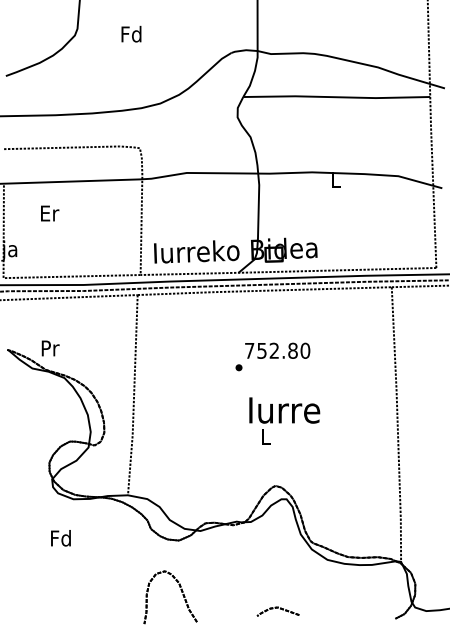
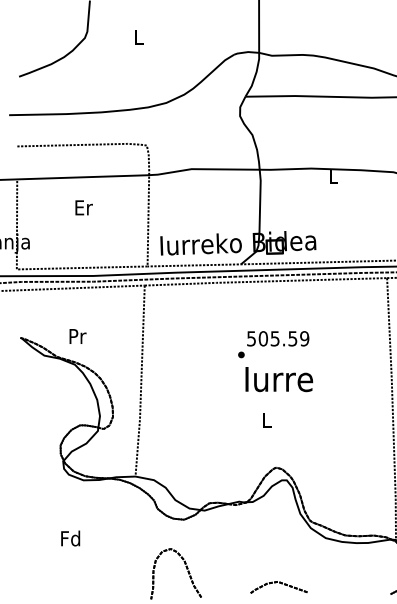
text: (131, 33) -> (138, 36), Fd -> L
text: (50, 213) -> (84, 207), moved
text: (50, 348) -> (77, 336), moved
text: (277, 350) -> (278, 338), 752.80 -> 505.59
text: (284, 410) -> (279, 379), moved
text: (60, 538) -> (70, 538), moved
part: (278, 611) -> (279, 587), size x1.43

